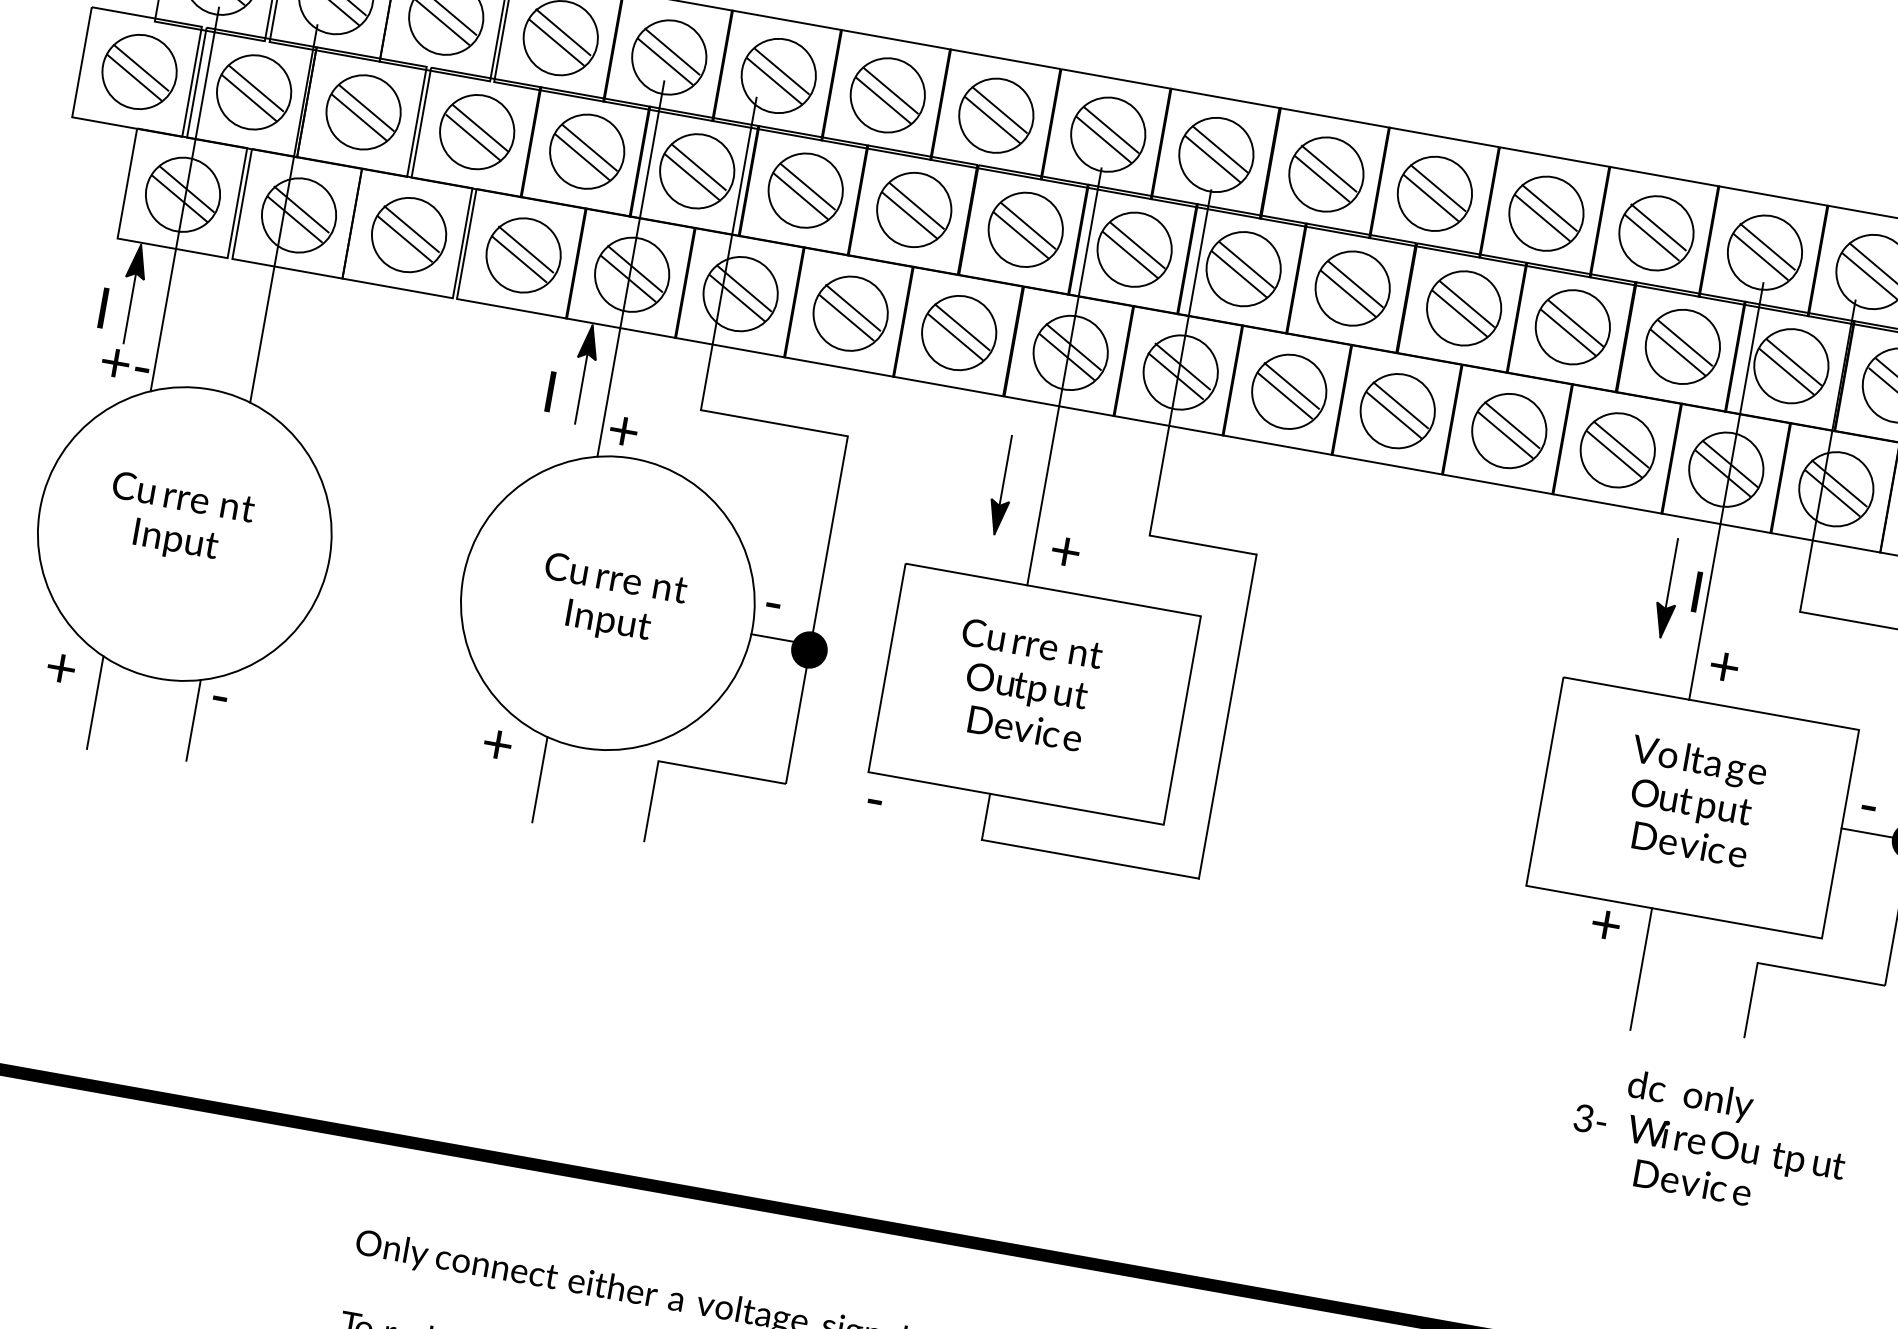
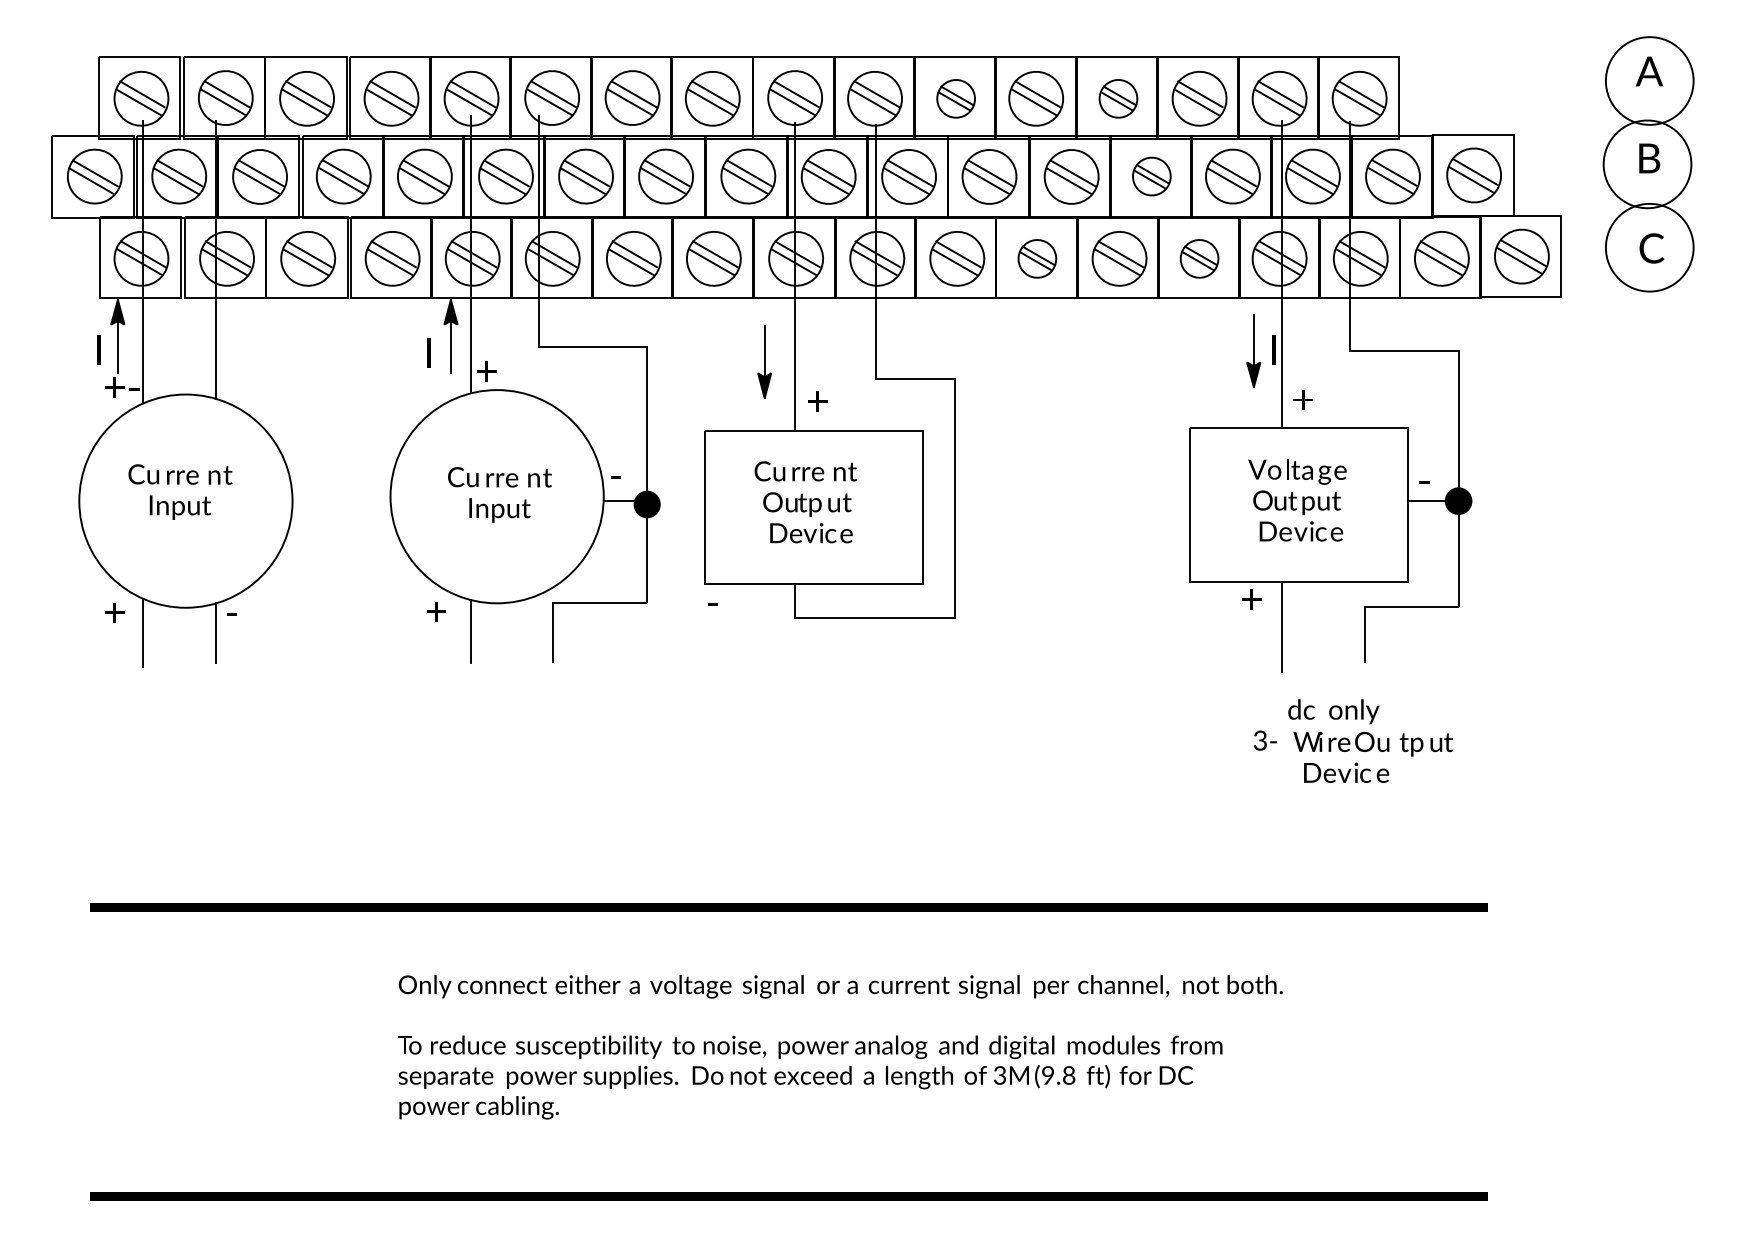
part: (1325, 173) -> (955, 98), size x0.7
part: (1546, 213) -> (1118, 98), size x0.7
part: (1572, 327) -> (1151, 176), size x0.7
part: (1398, 410) -> (1037, 258), size x0.7
part: (1617, 449) -> (1199, 258), size x0.7

